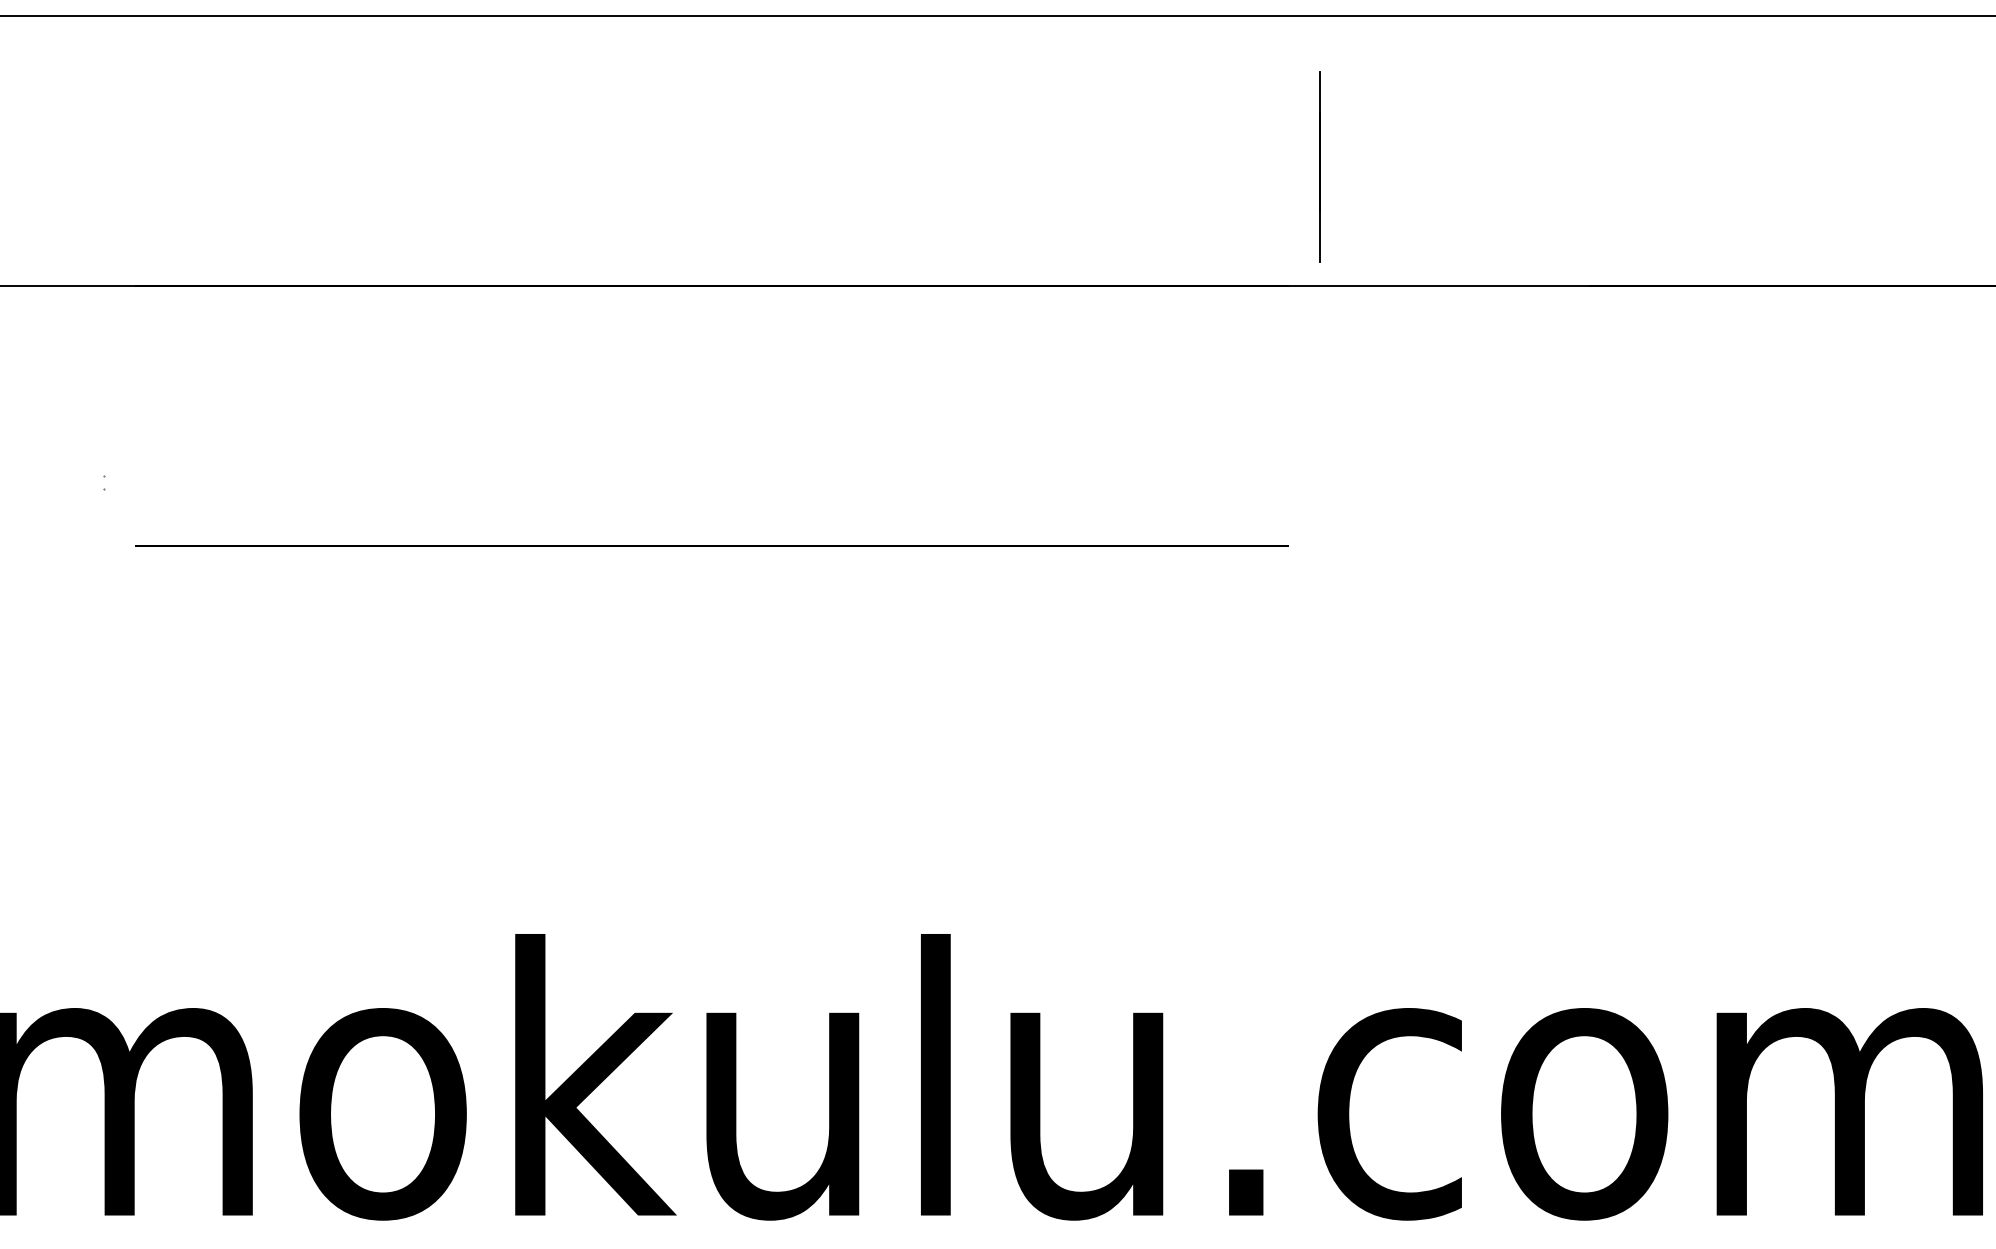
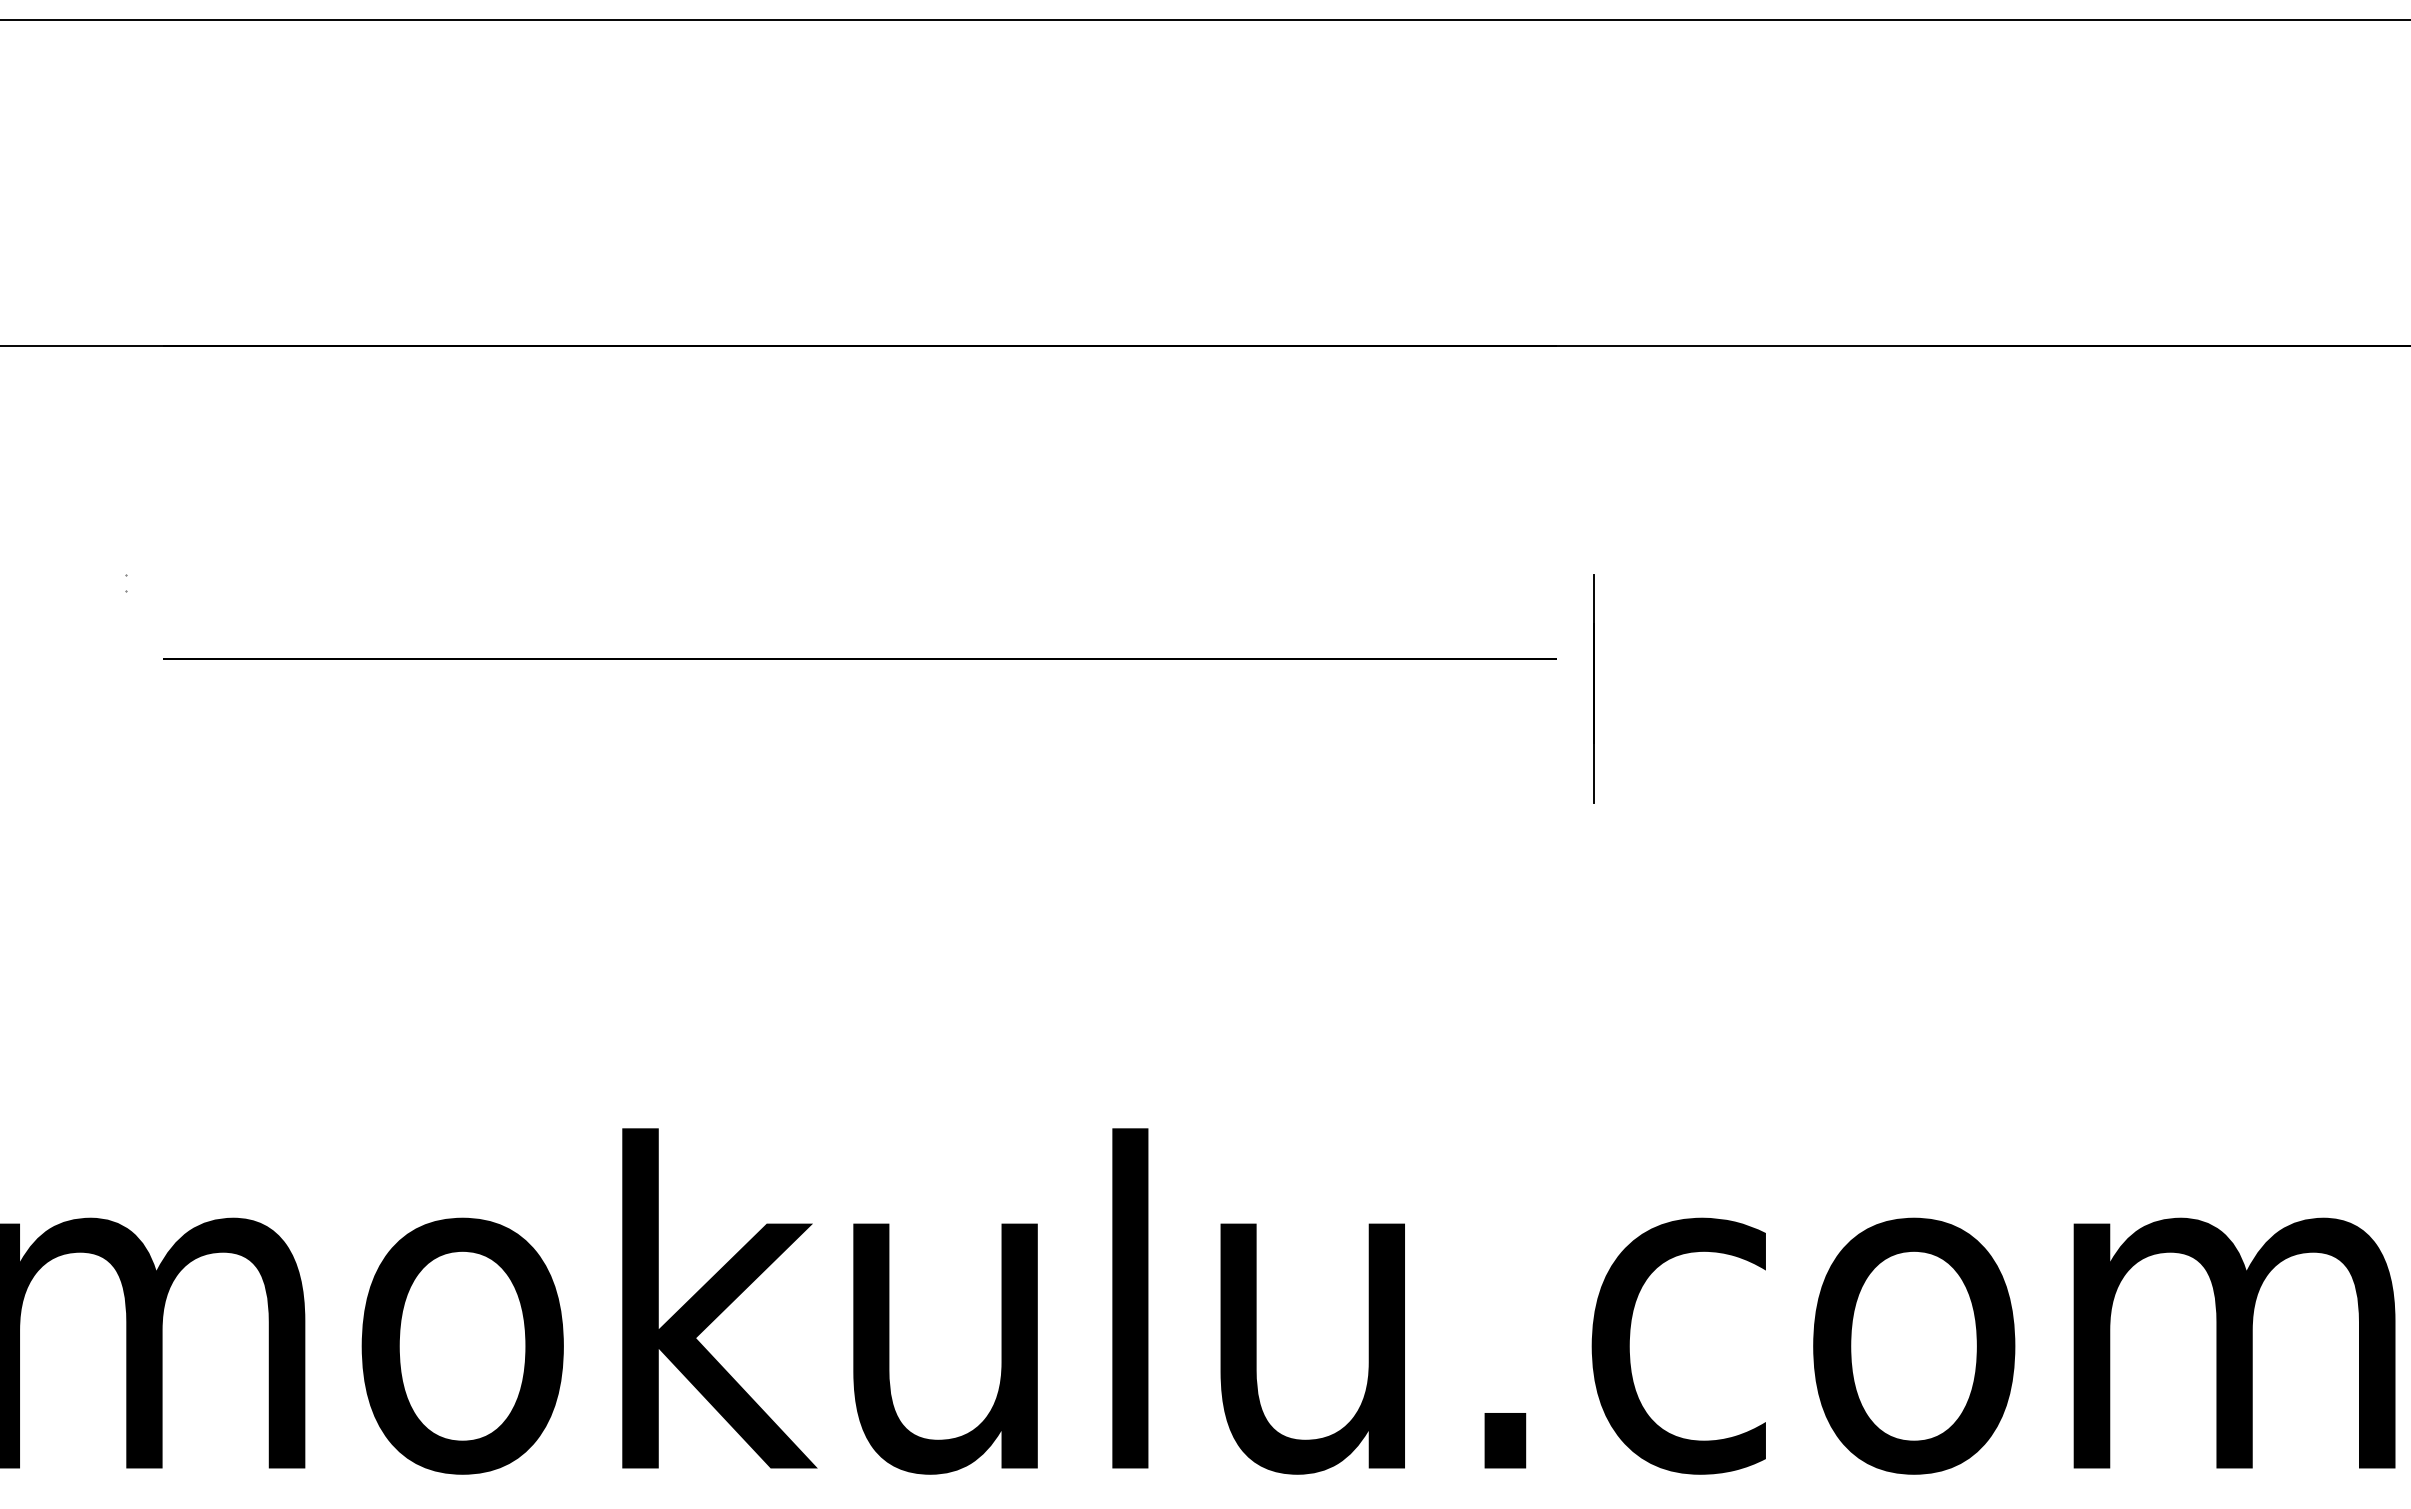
line: (1319, 166) -> (1593, 688), moved

